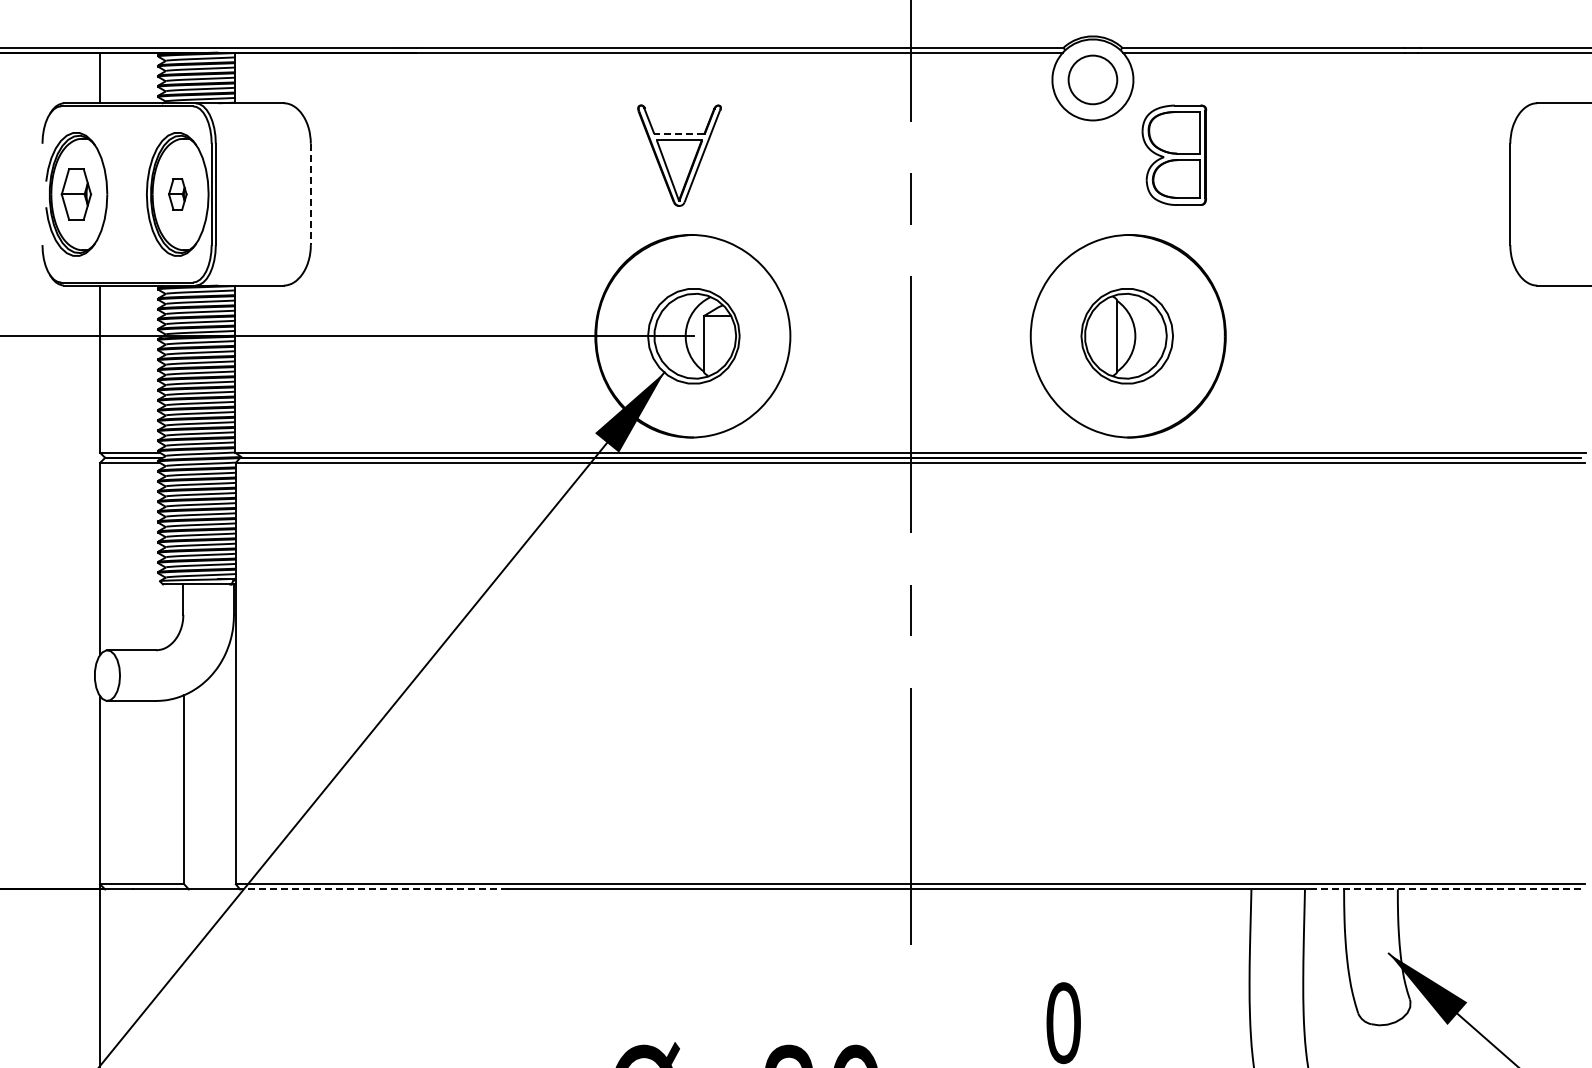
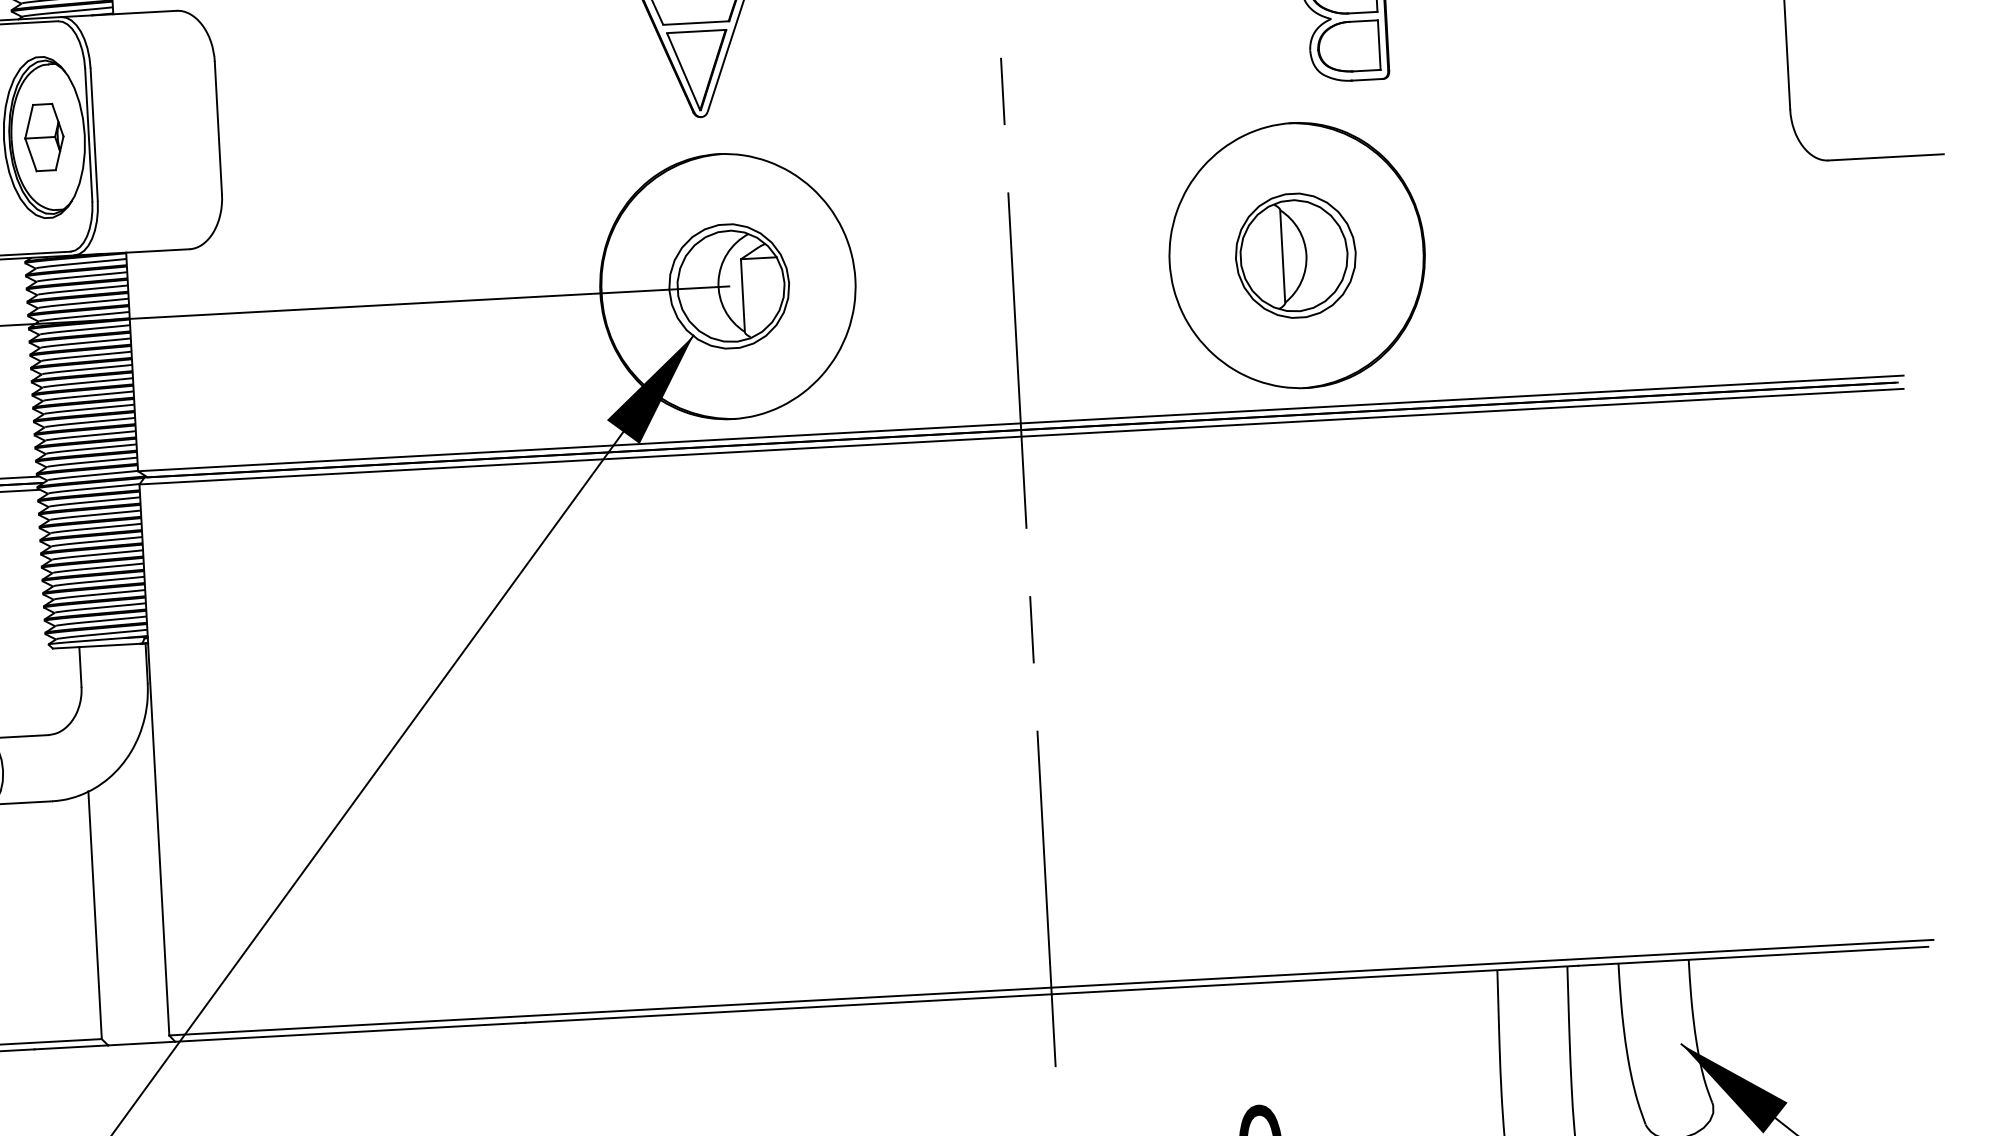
line: (679, 134) -> (696, 23), dashed -> solid
part: (177, 194) -> (44, 137), size x1.67
line: (310, 194) -> (217, 128), dashed -> solid
line: (373, 889) -> (349, 1032), dashed -> solid
line: (1447, 889) -> (1753, 956), dashed -> solid

